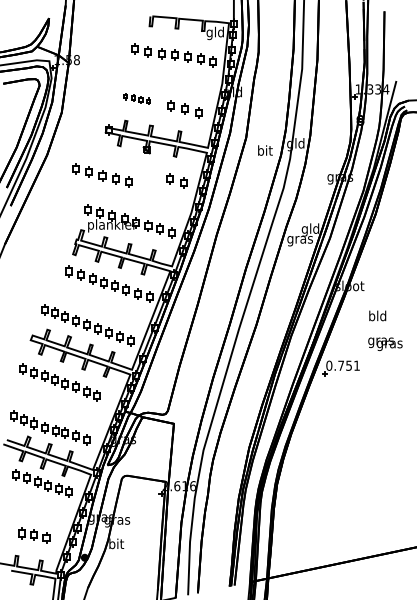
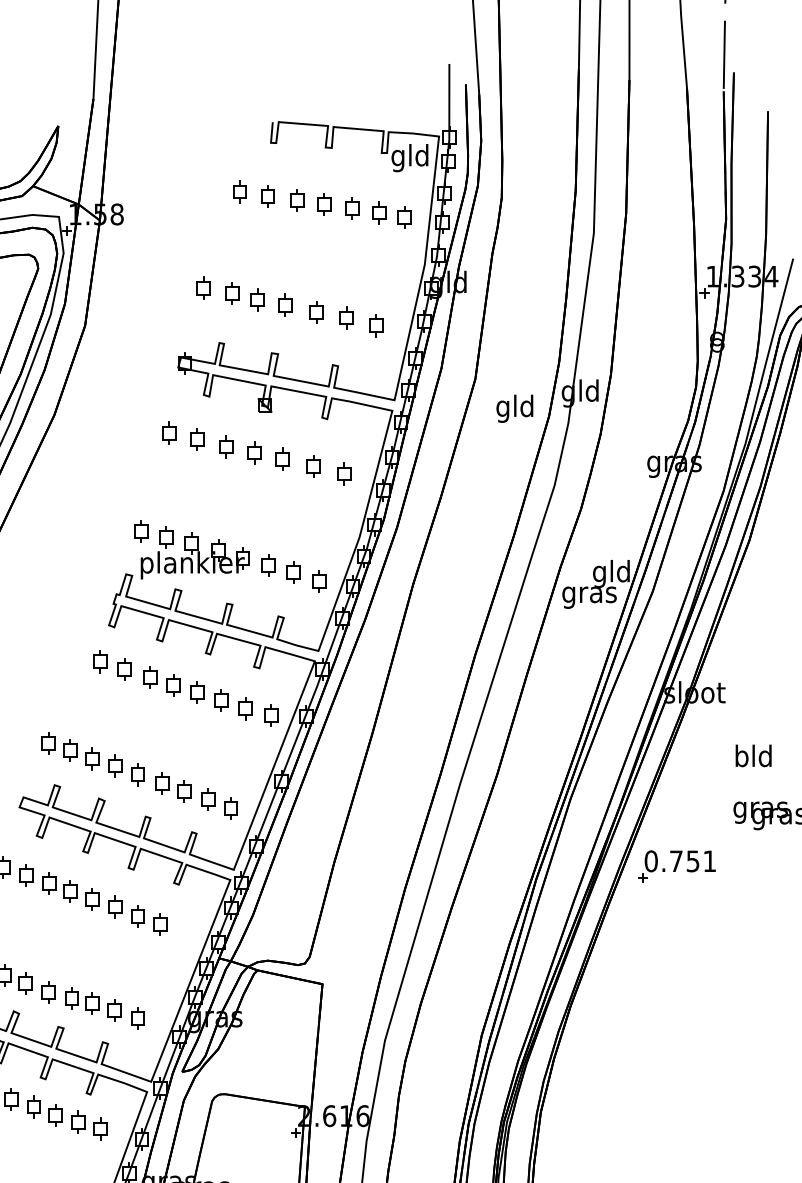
part: (136, 98) -> (243, 295), size x1.67
text: (264, 151) -> (514, 407), bit -> gld
part: (102, 175) -> (226, 445), moved

